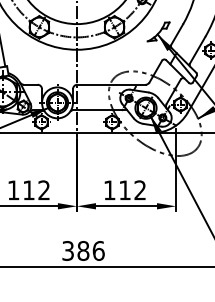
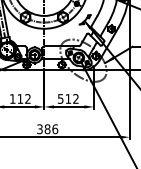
text: (109, 189) -> (60, 98), 112 -> 512

